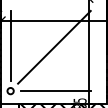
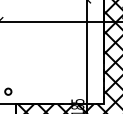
line: (10, 45) -> (8, 46), removed
line: (53, 46) -> (51, 47), removed
line: (55, 90) -> (53, 91), removed

